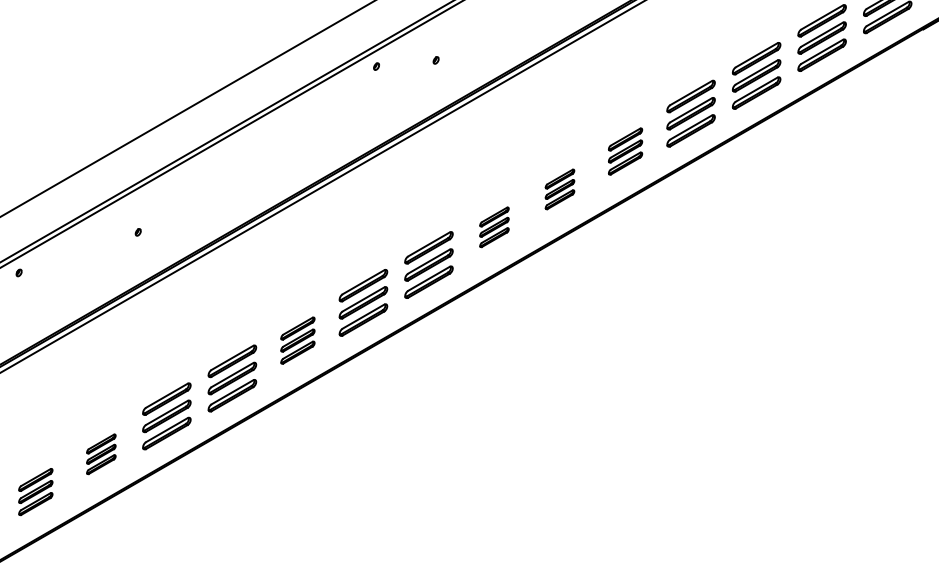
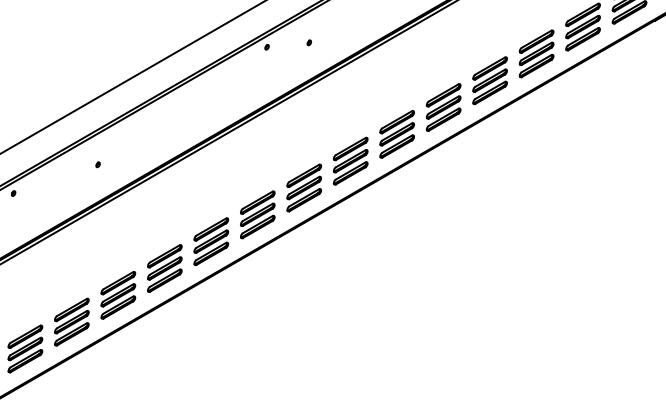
part: (625, 151) -> (443, 107), size x1.43
part: (559, 189) -> (396, 134), size x1.67
part: (494, 227) -> (350, 161), size x1.67
part: (297, 340) -> (211, 241), size x1.43
part: (101, 454) -> (72, 322), size x1.67
part: (35, 491) -> (25, 348), size x1.43

